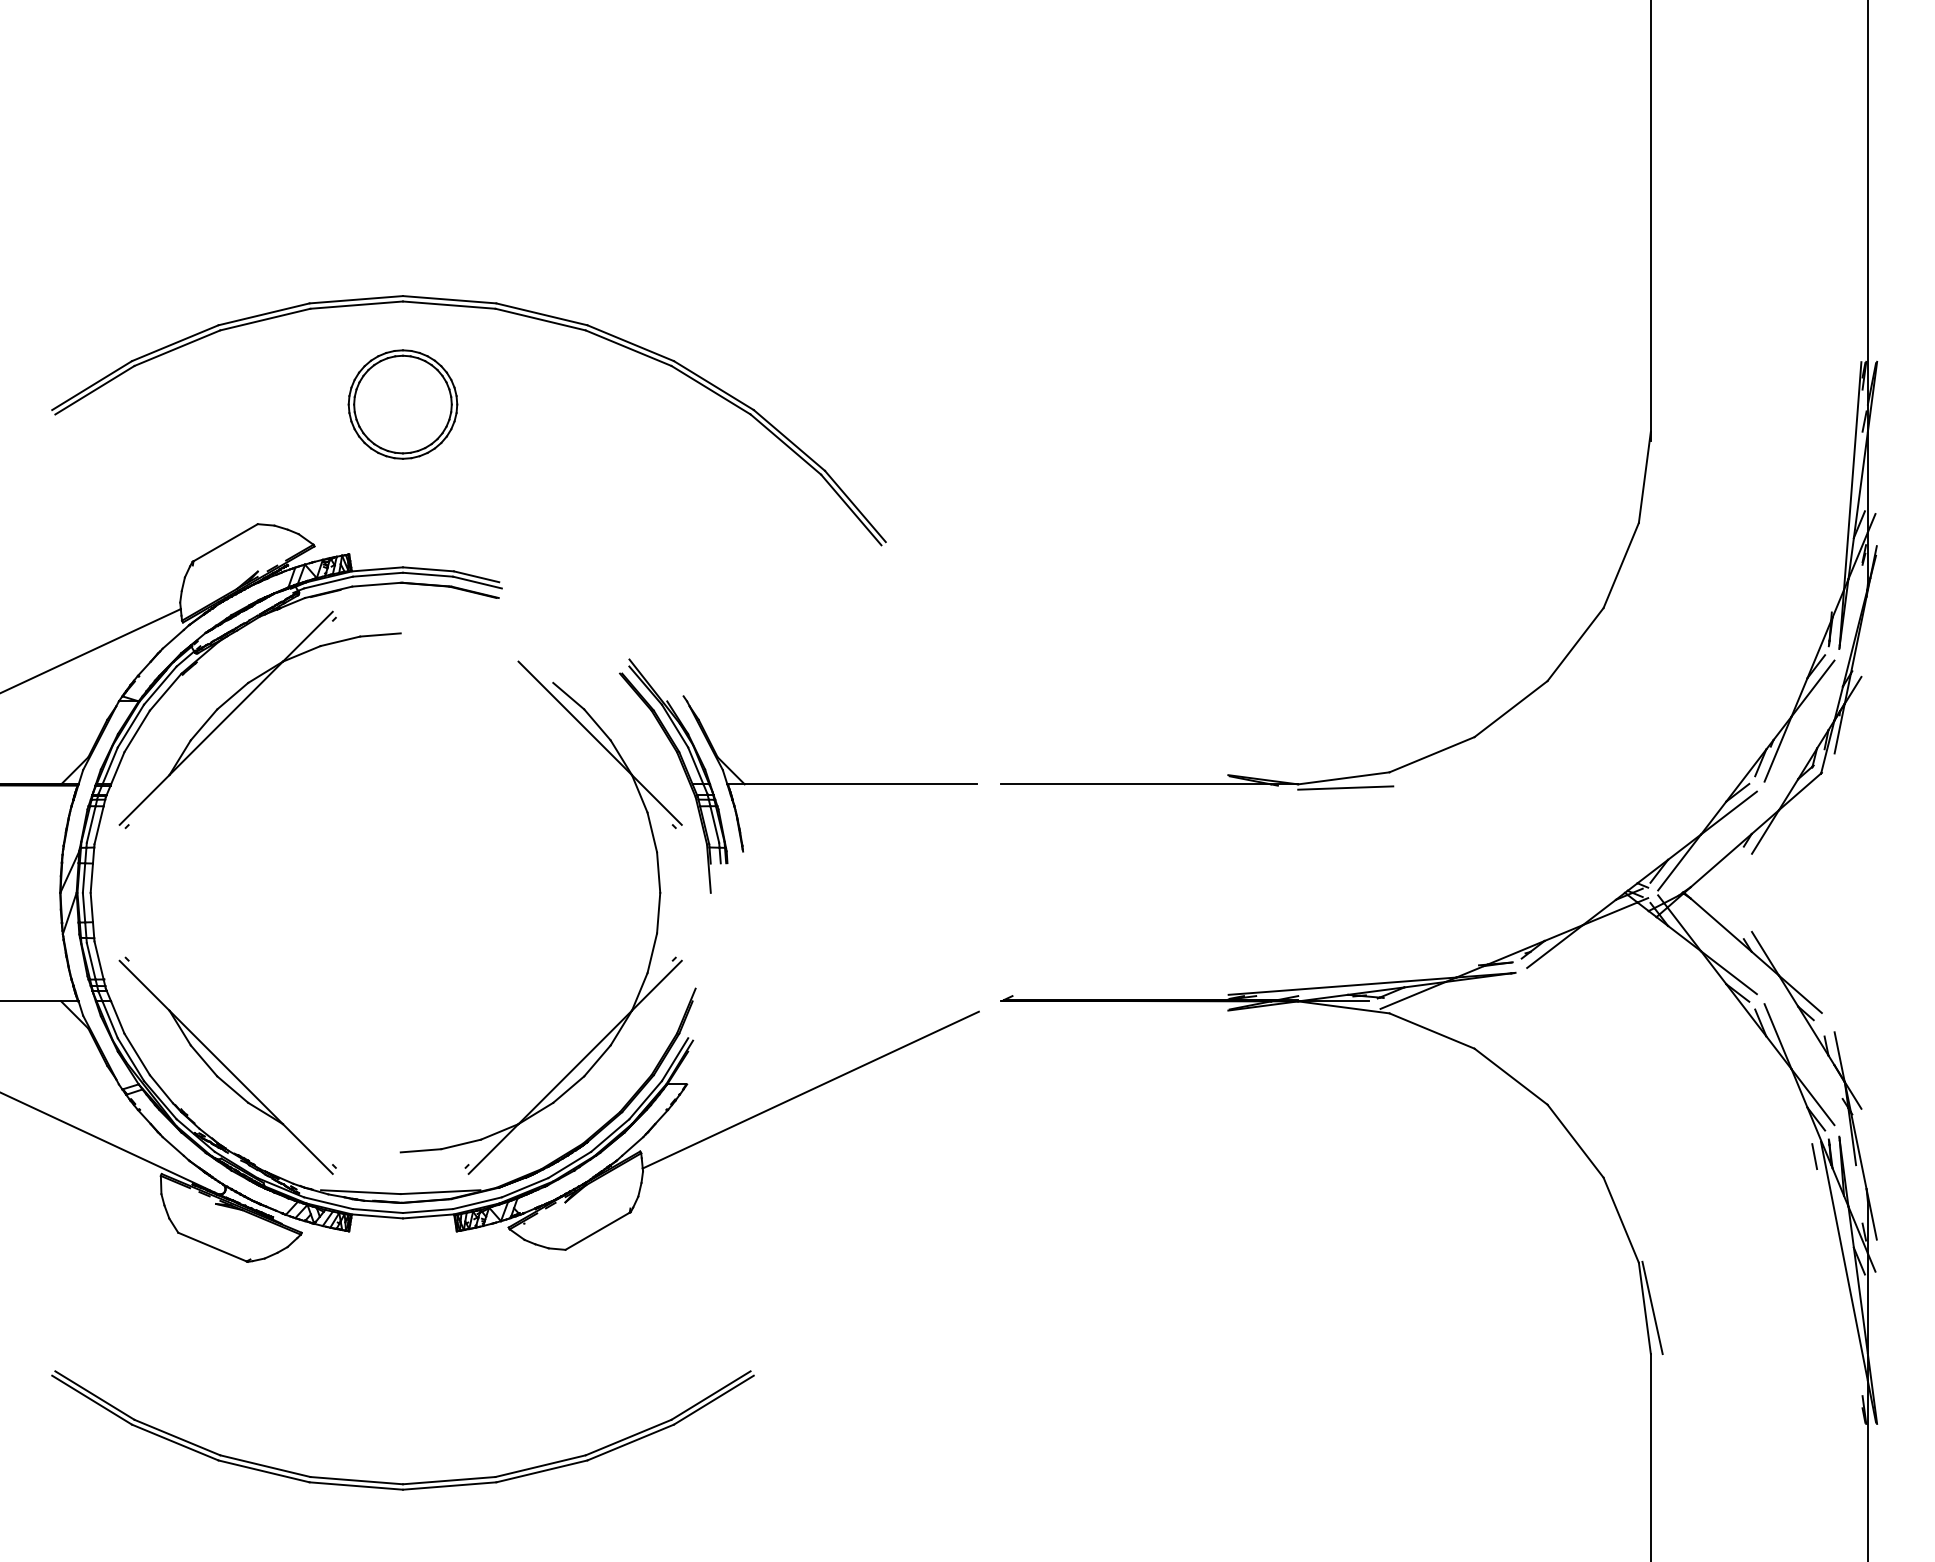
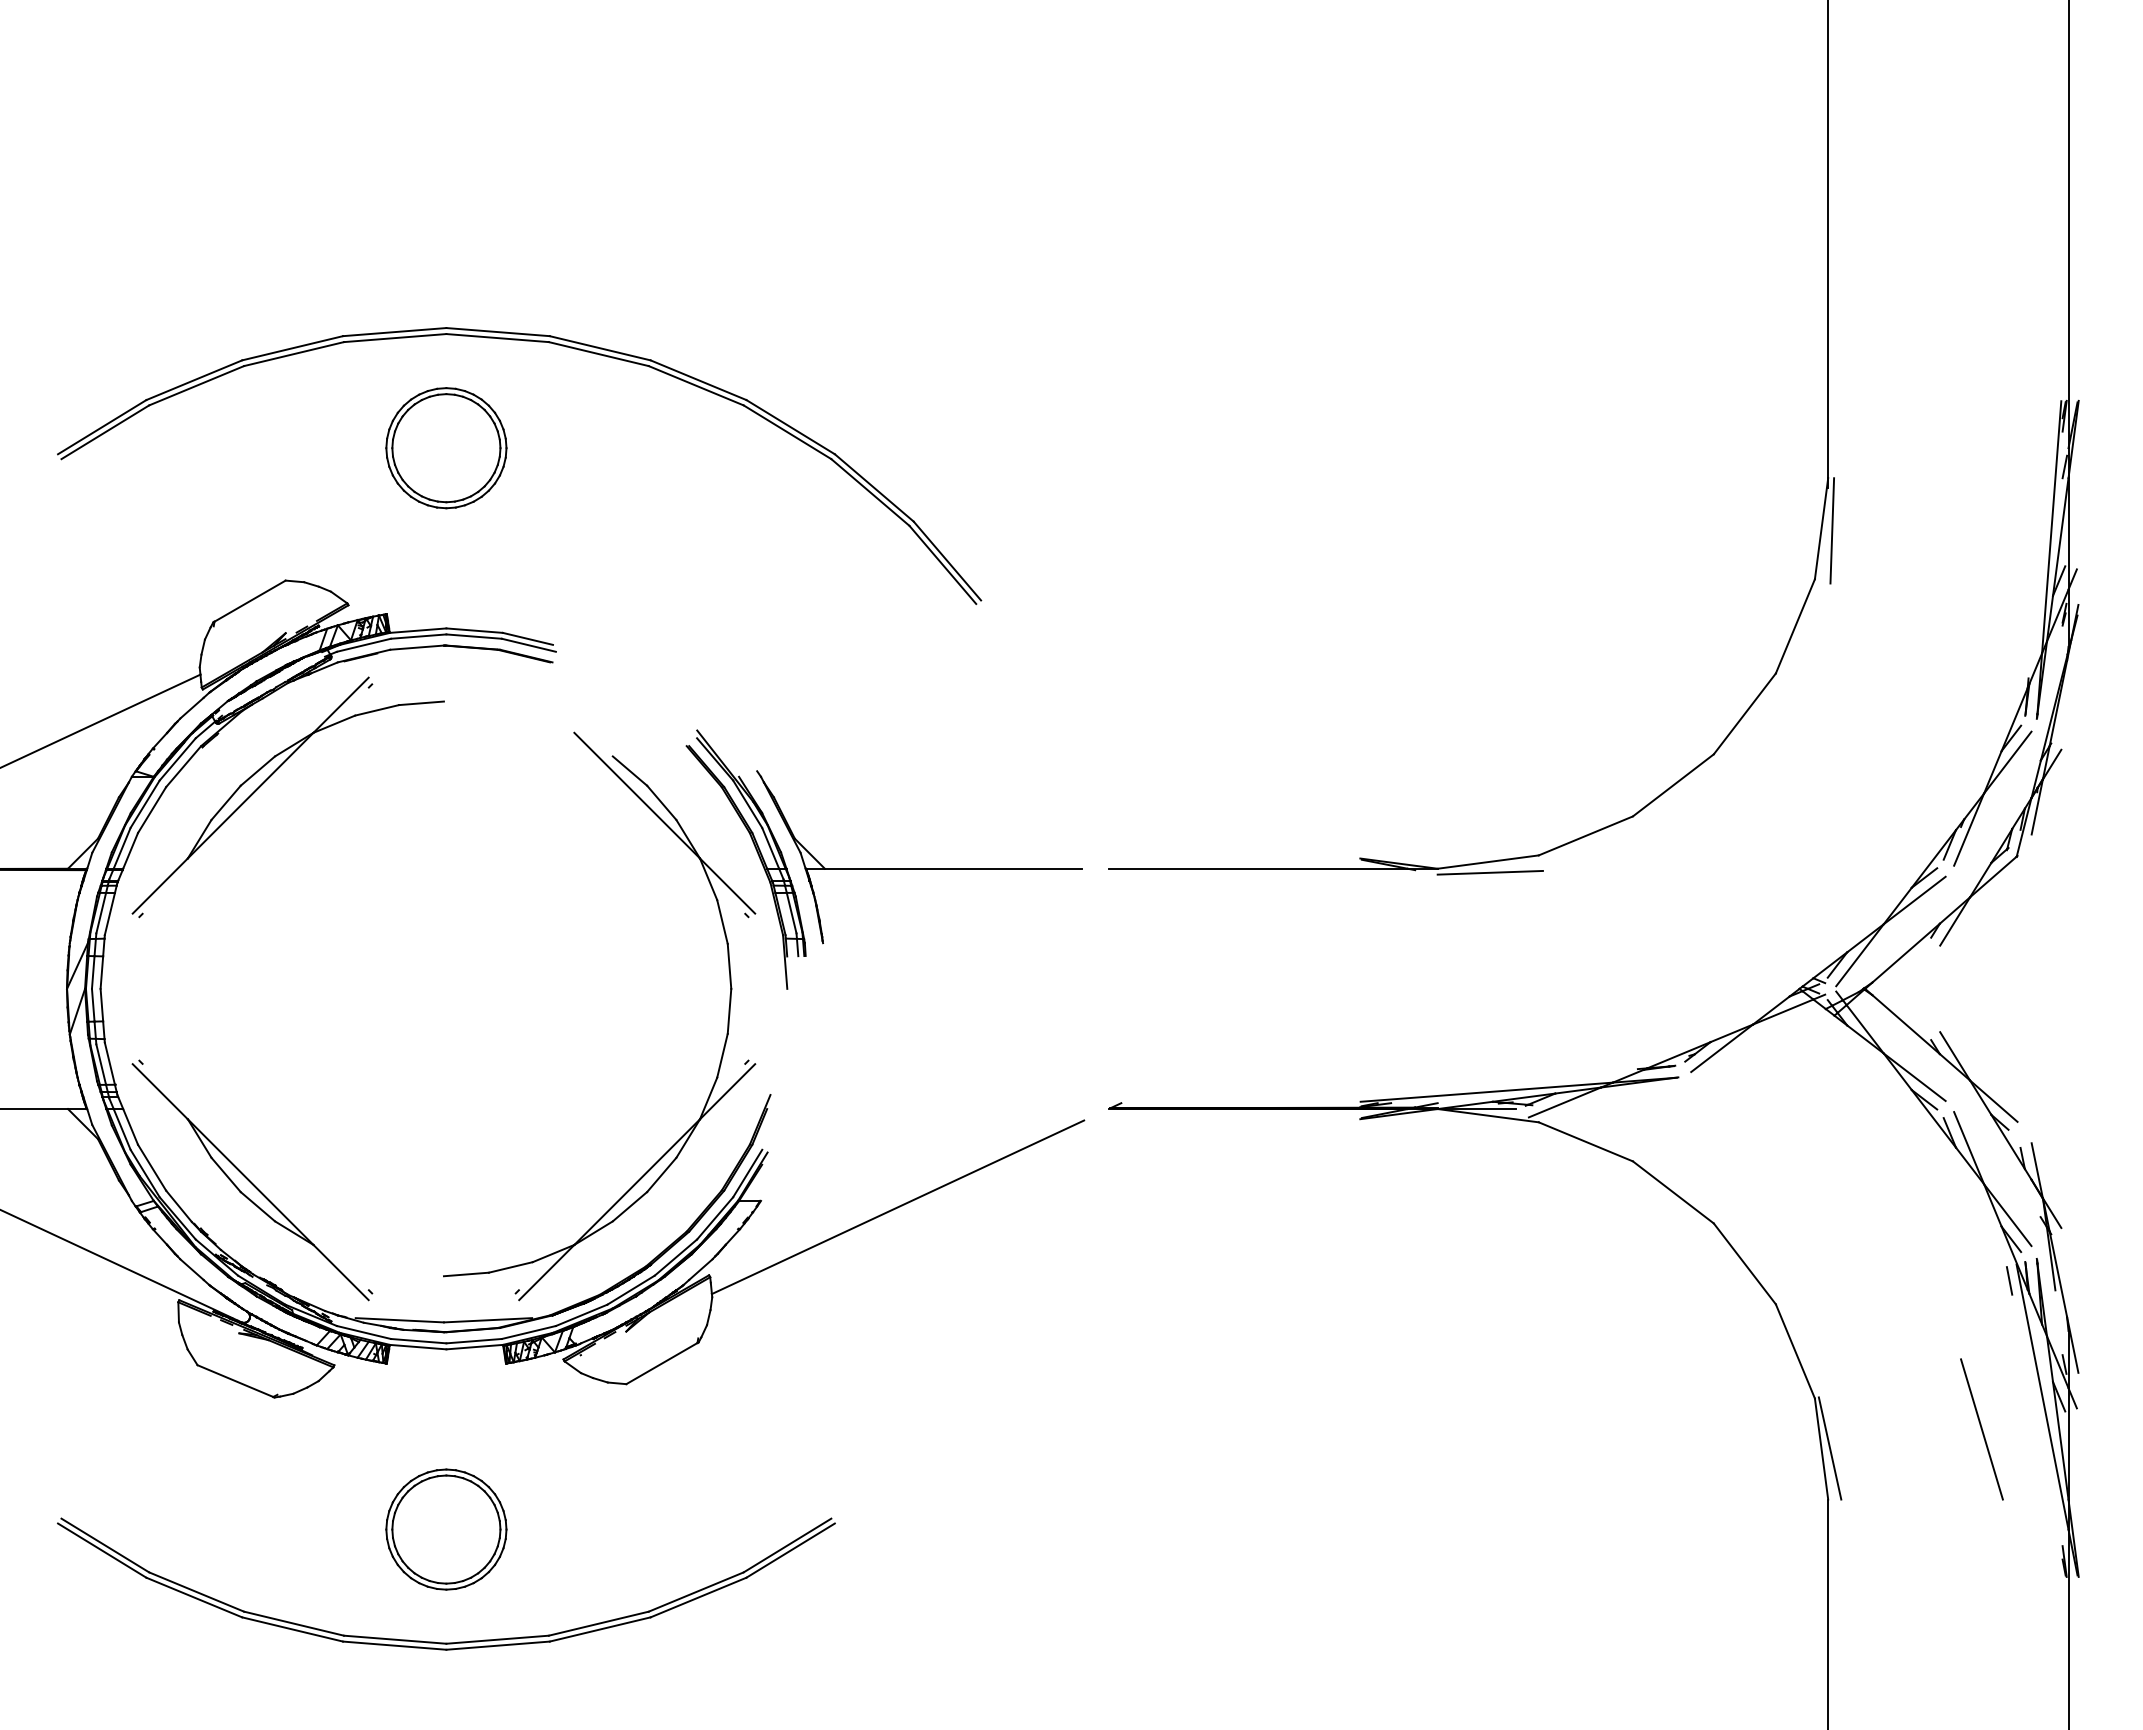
line: (1654, 478) -> (1832, 530), added
line: (1789, 1290) -> (1981, 1429), added
part: (403, 1381) -> (446, 1529), added

